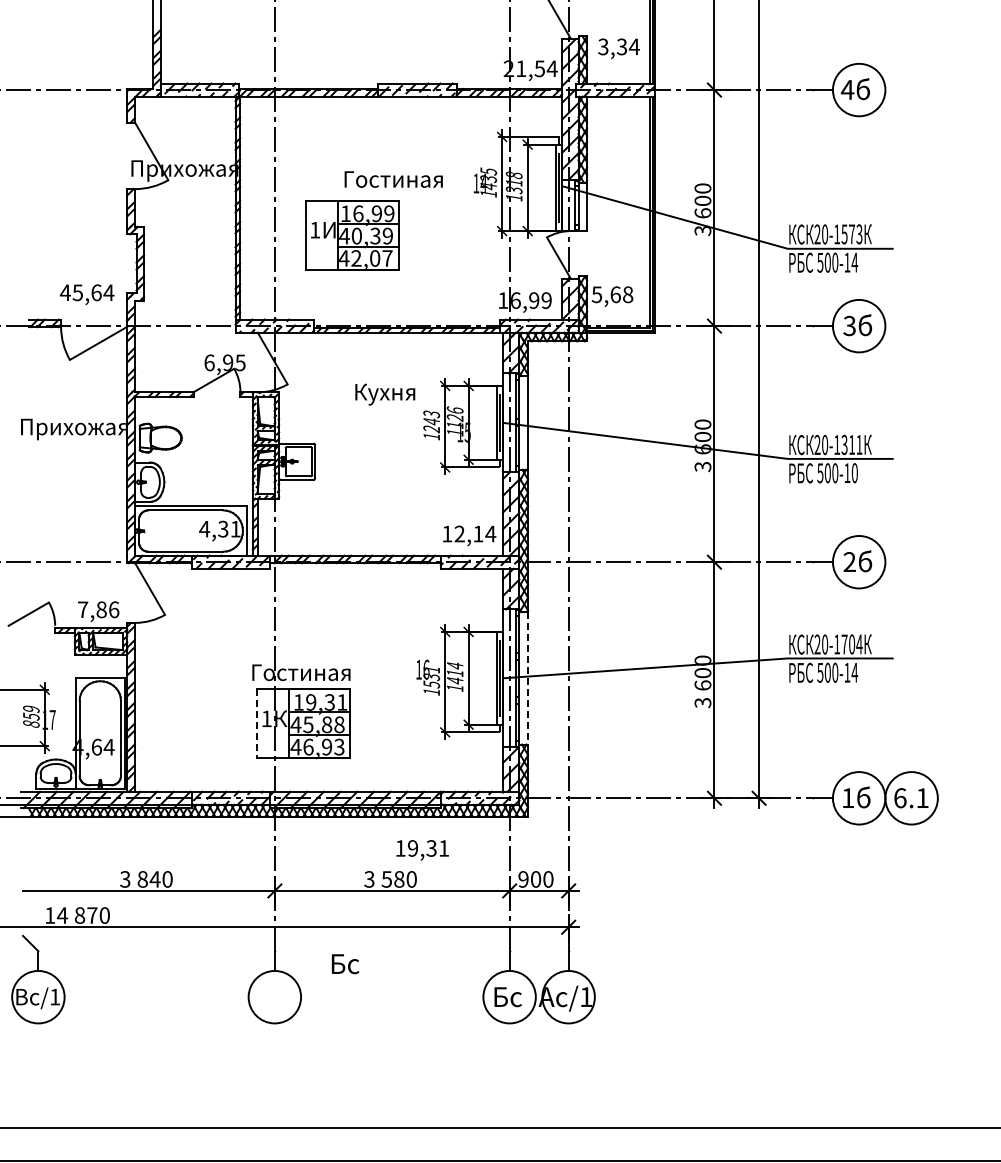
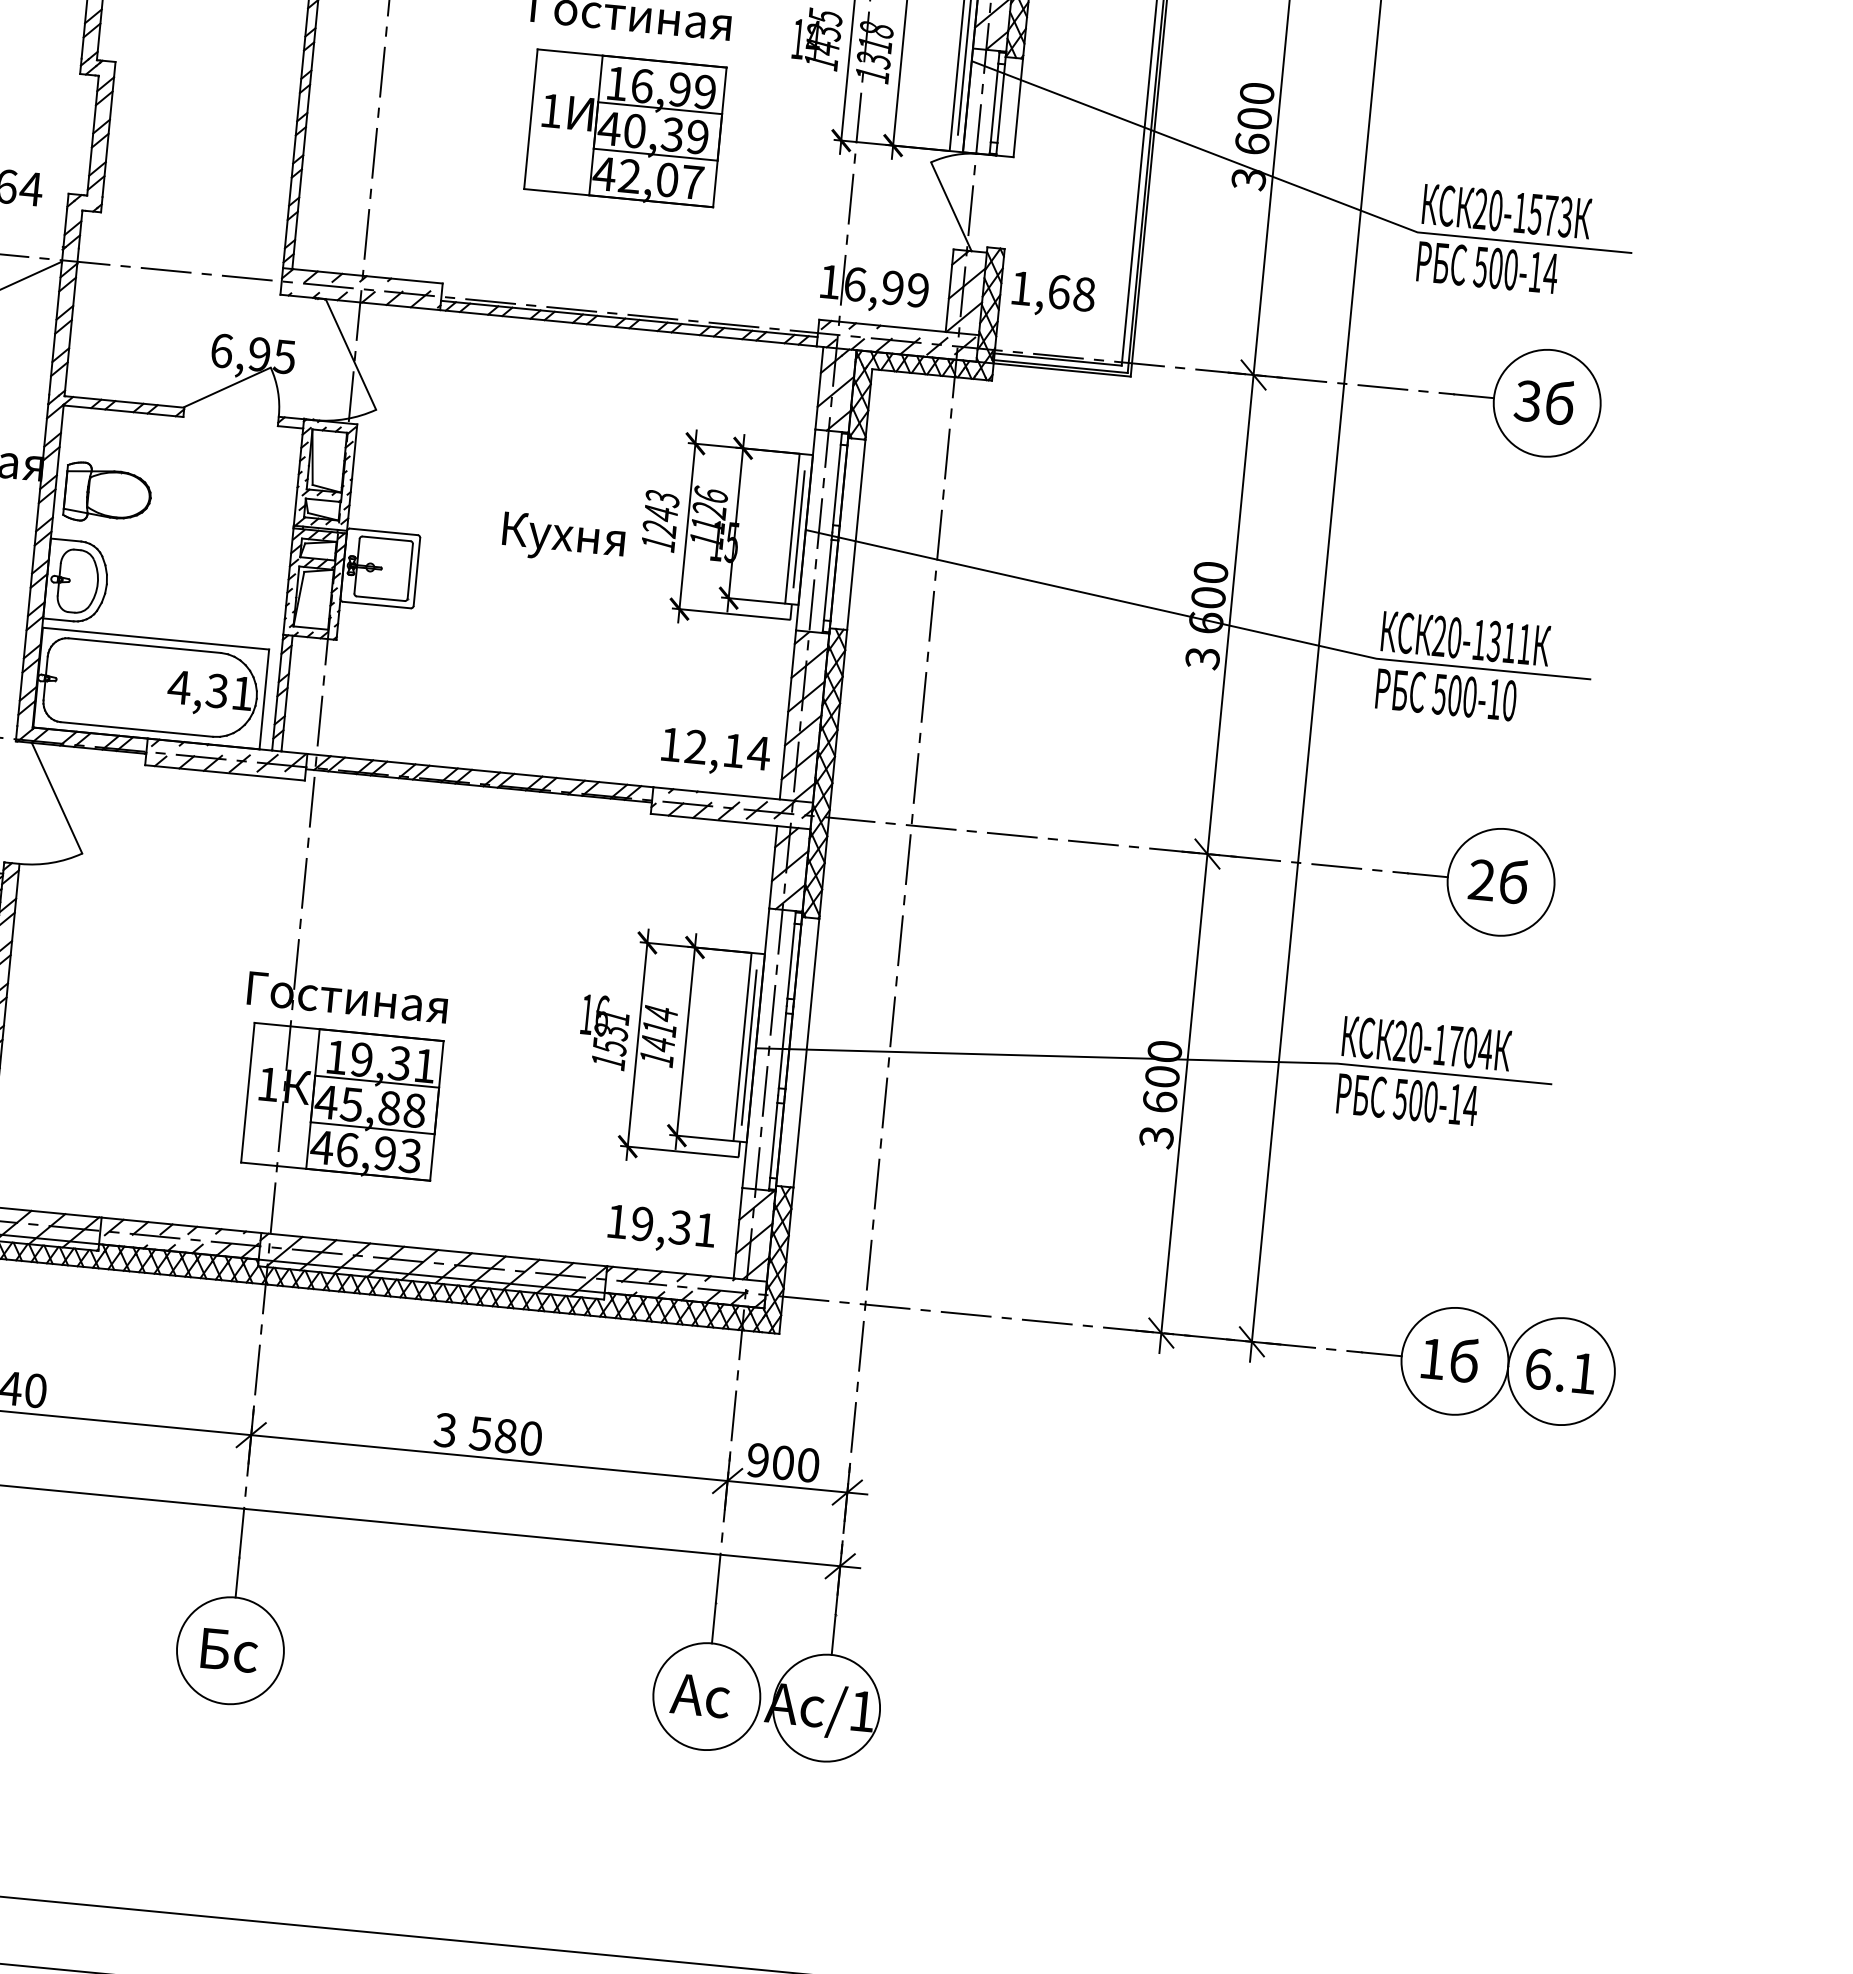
part: (352, 235) -> (626, 128), moved
text: (596, 294) -> (1020, 287), 5,68 -> 1,68
text: (385, 394) -> (564, 538), moved
line: (528, 678) -> (807, 1053), dashed -> solid
line: (257, 724) -> (248, 1094), dashed -> solid
text: (422, 850) -> (661, 1230), moved
text: (345, 964) -> (229, 1651), moved
text: (506, 997) -> (700, 1696), Бс -> Ас

